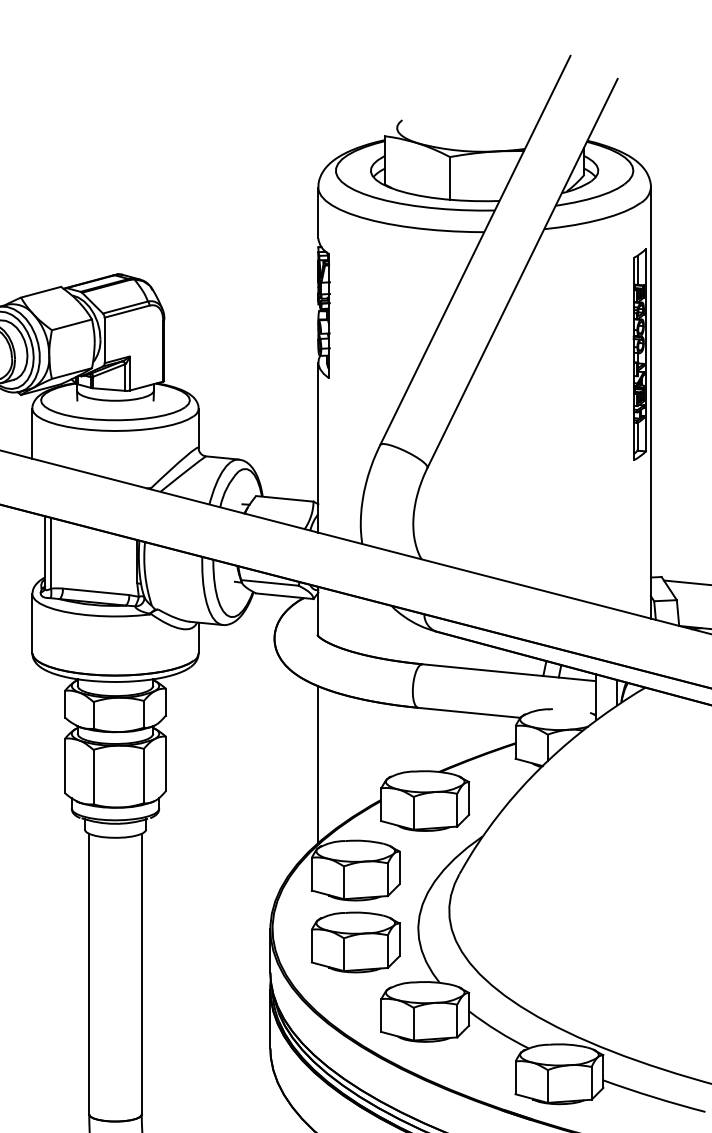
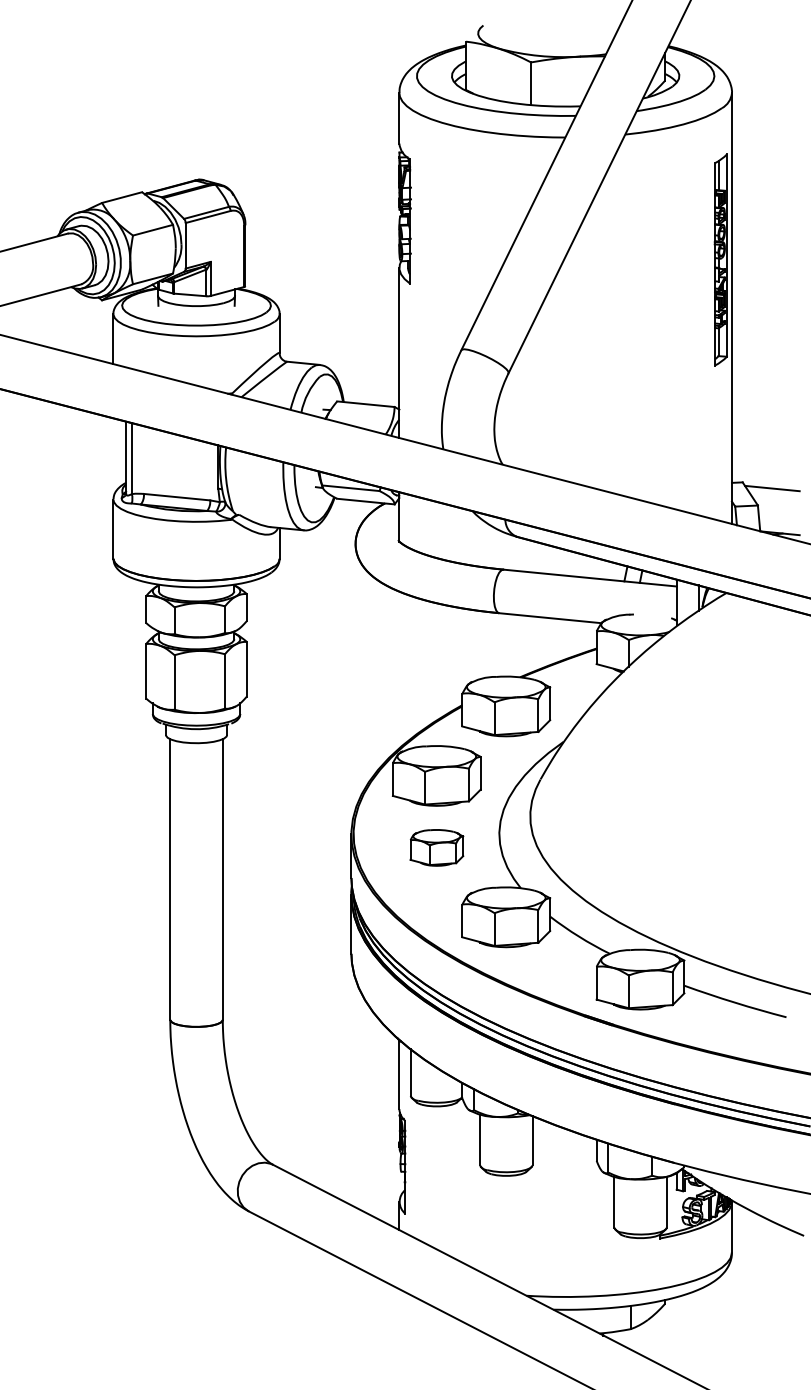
line: (318, 764) -> (399, 669), removed
part: (355, 942) -> (436, 847), size x0.6

